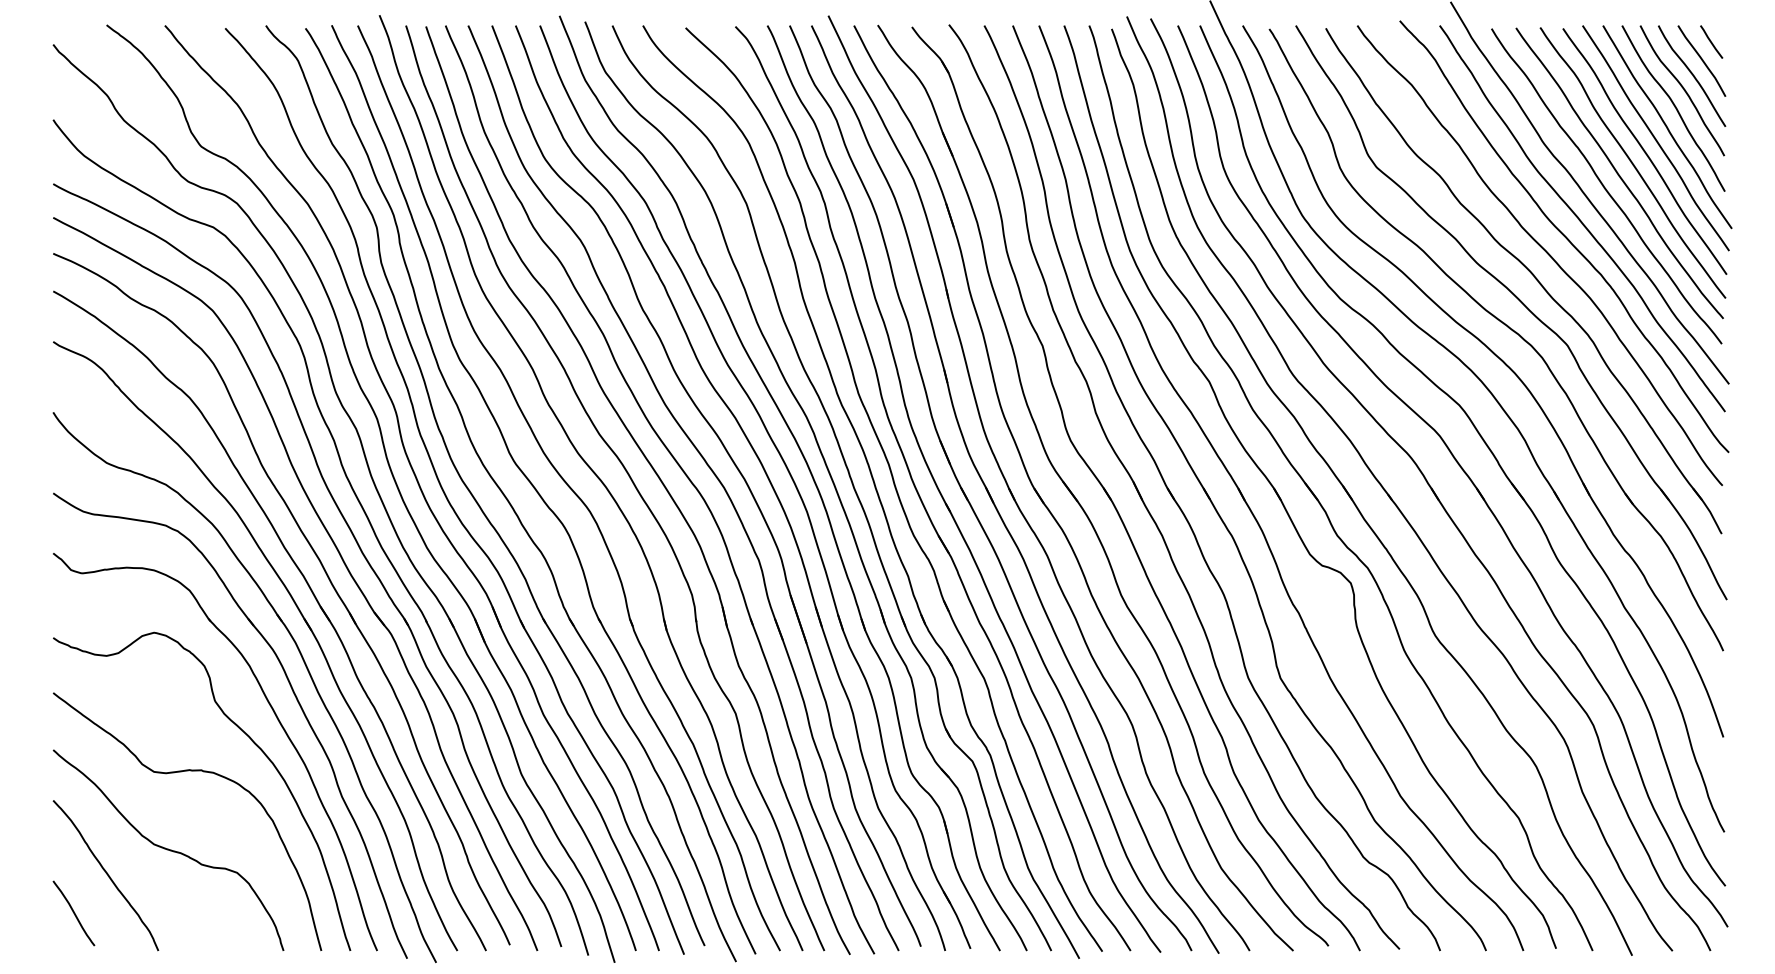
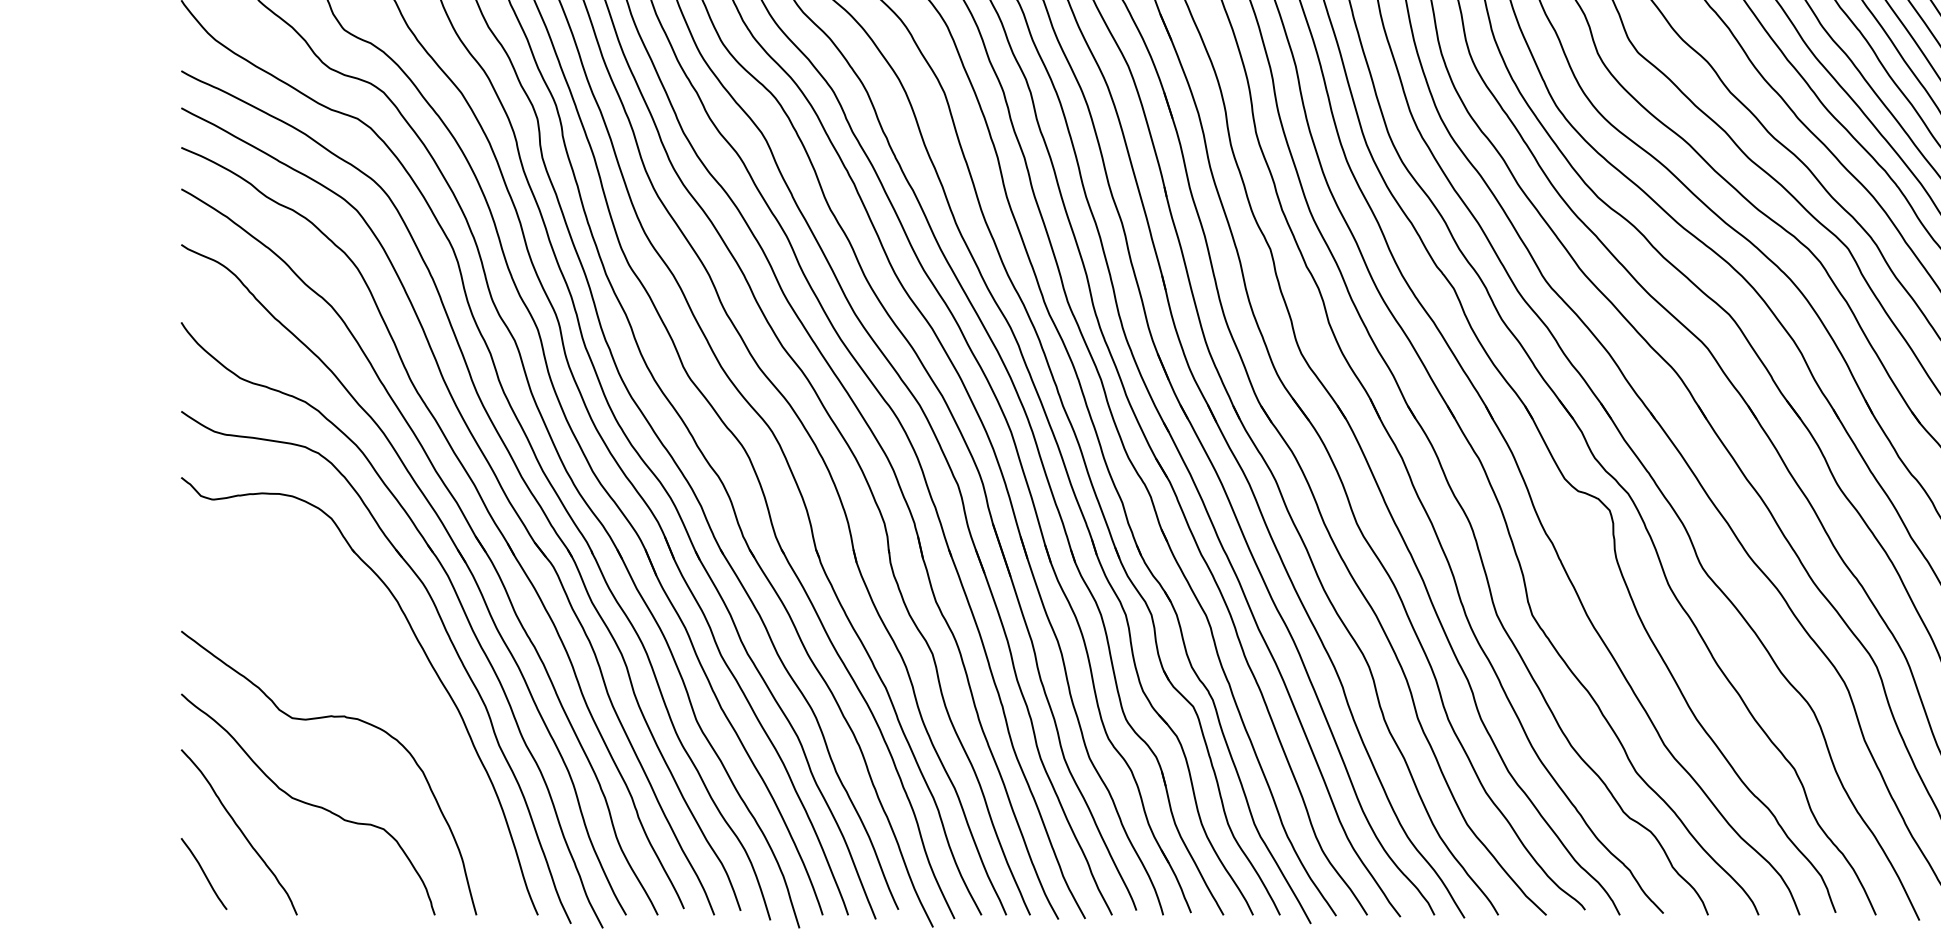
curve: (252, 742) -> (400, 685), removed

